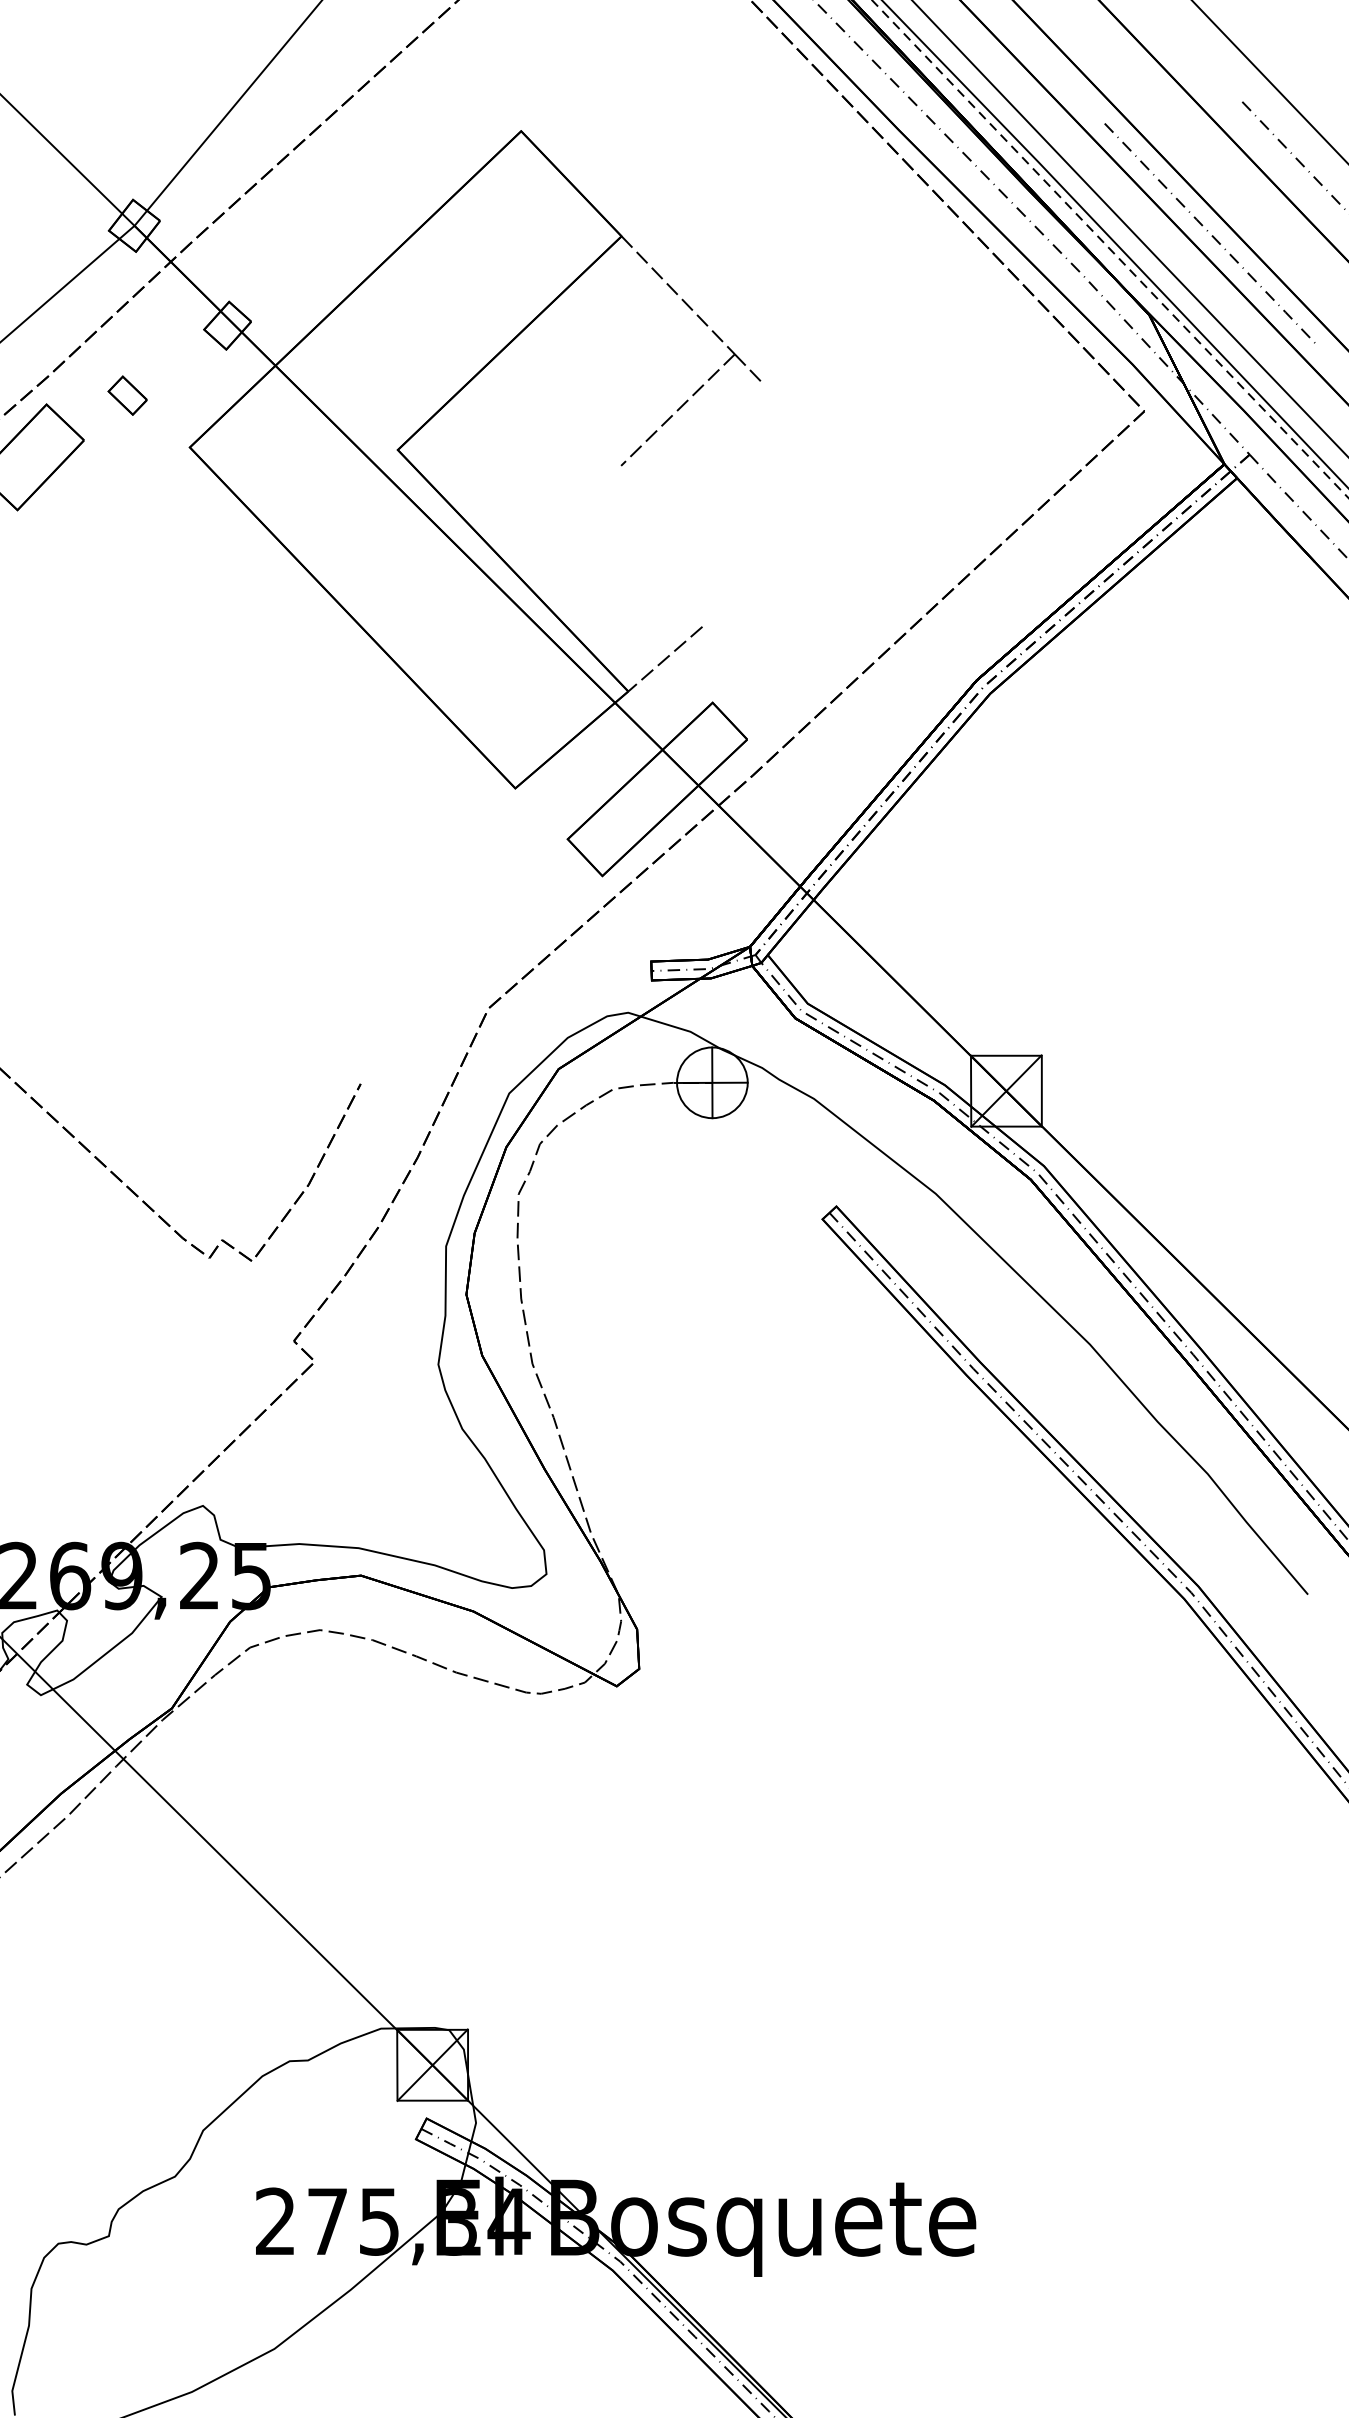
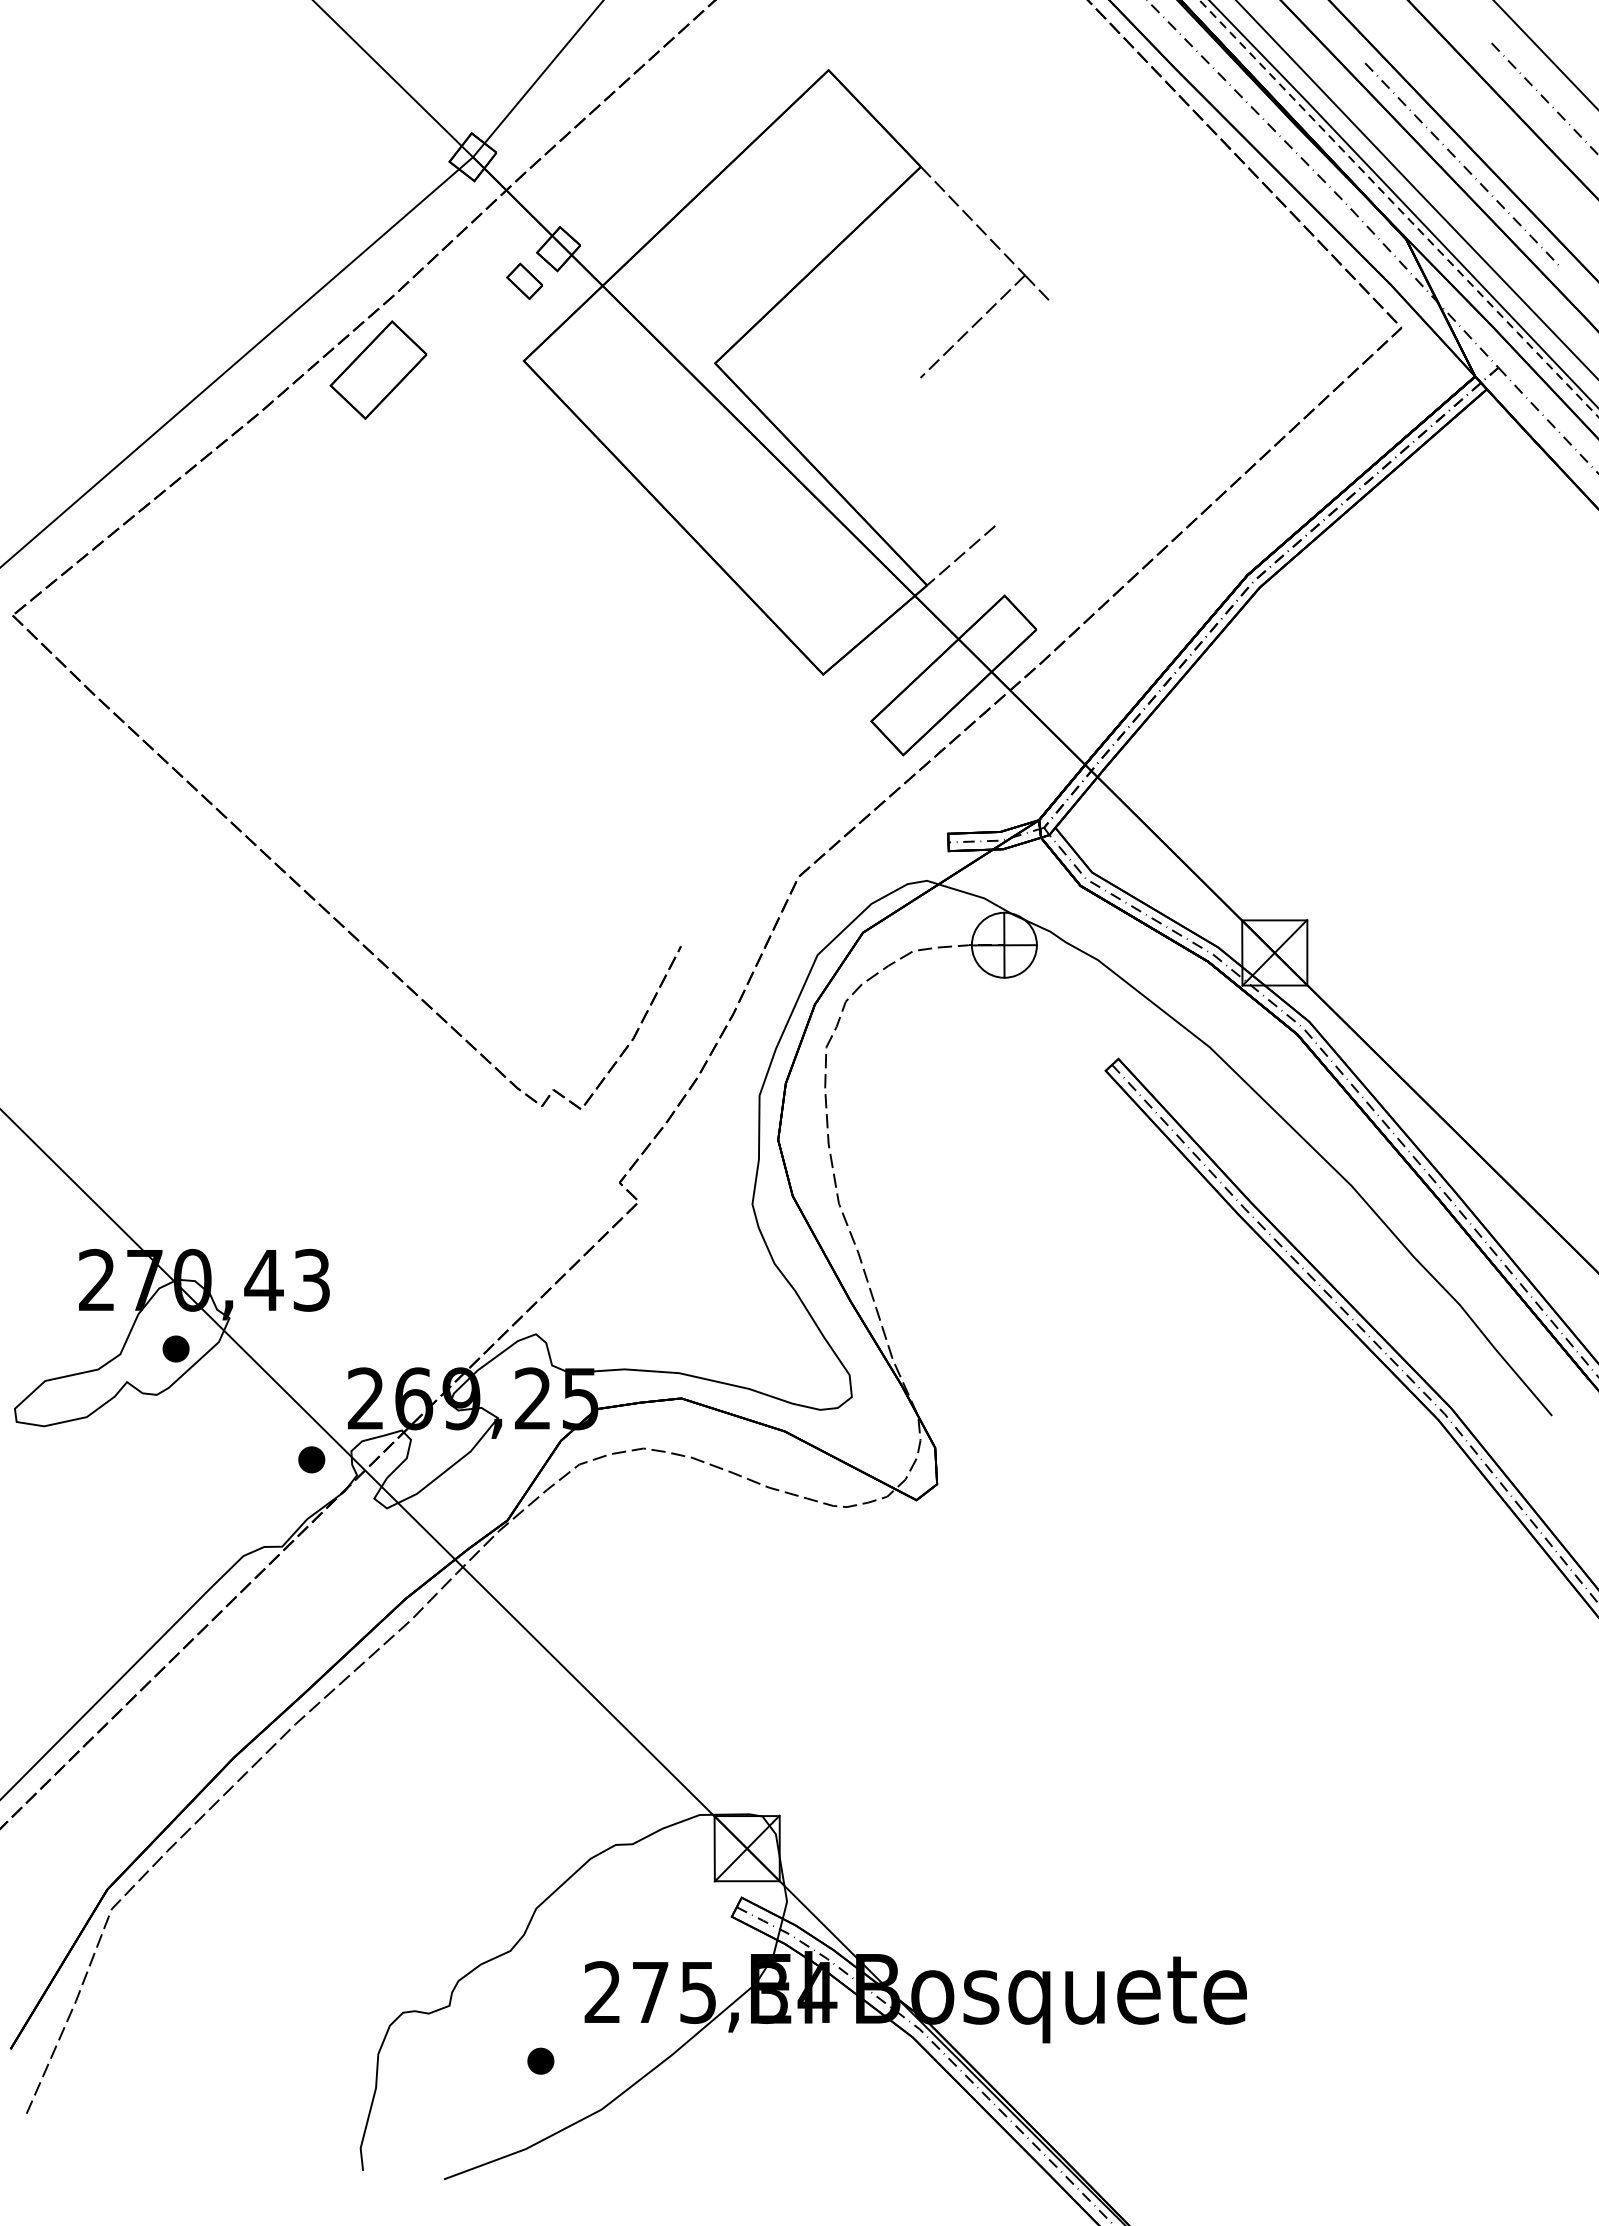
part: (127, 395) -> (524, 281), moved
part: (207, 2295) -> (540, 2060), added

